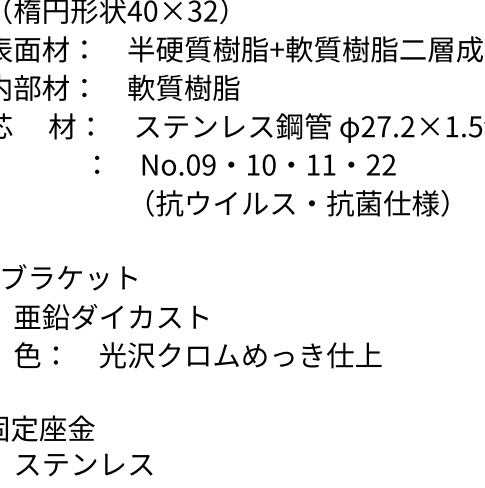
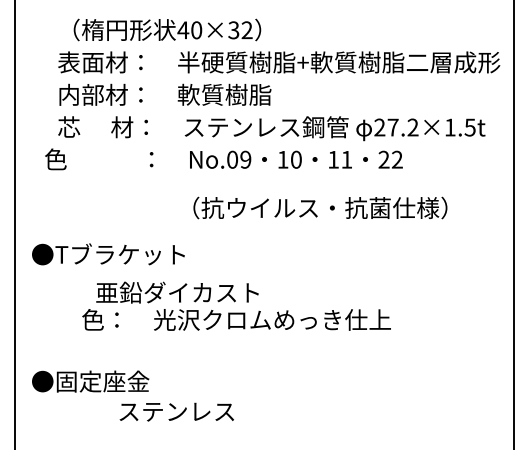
text: (297, 202) -> (320, 207), moved
text: (111, 316) -> (177, 292), moved
text: (83, 464) -> (176, 411), moved

